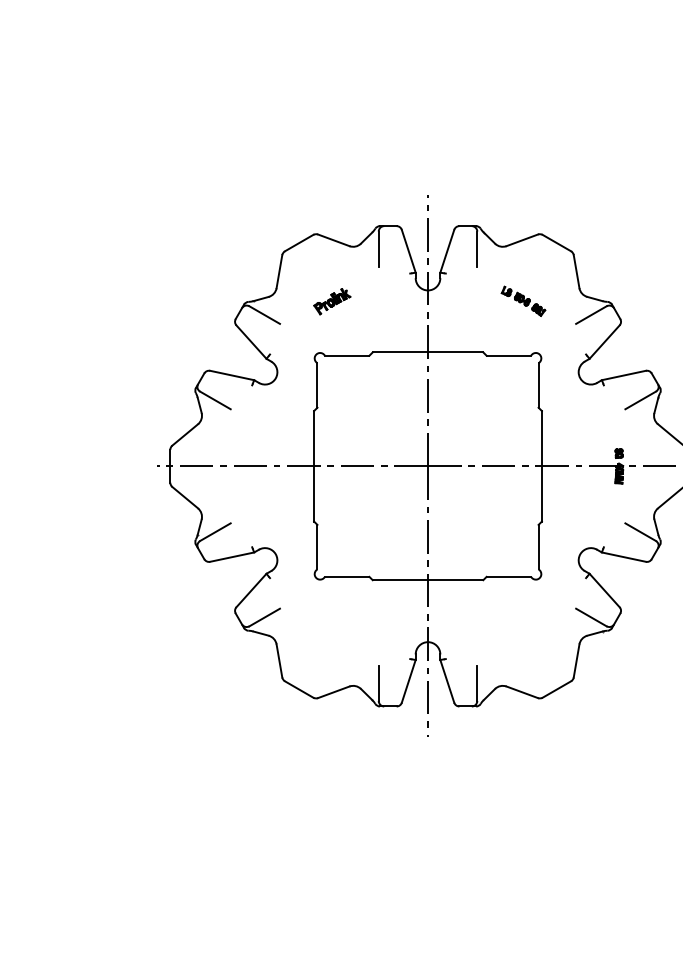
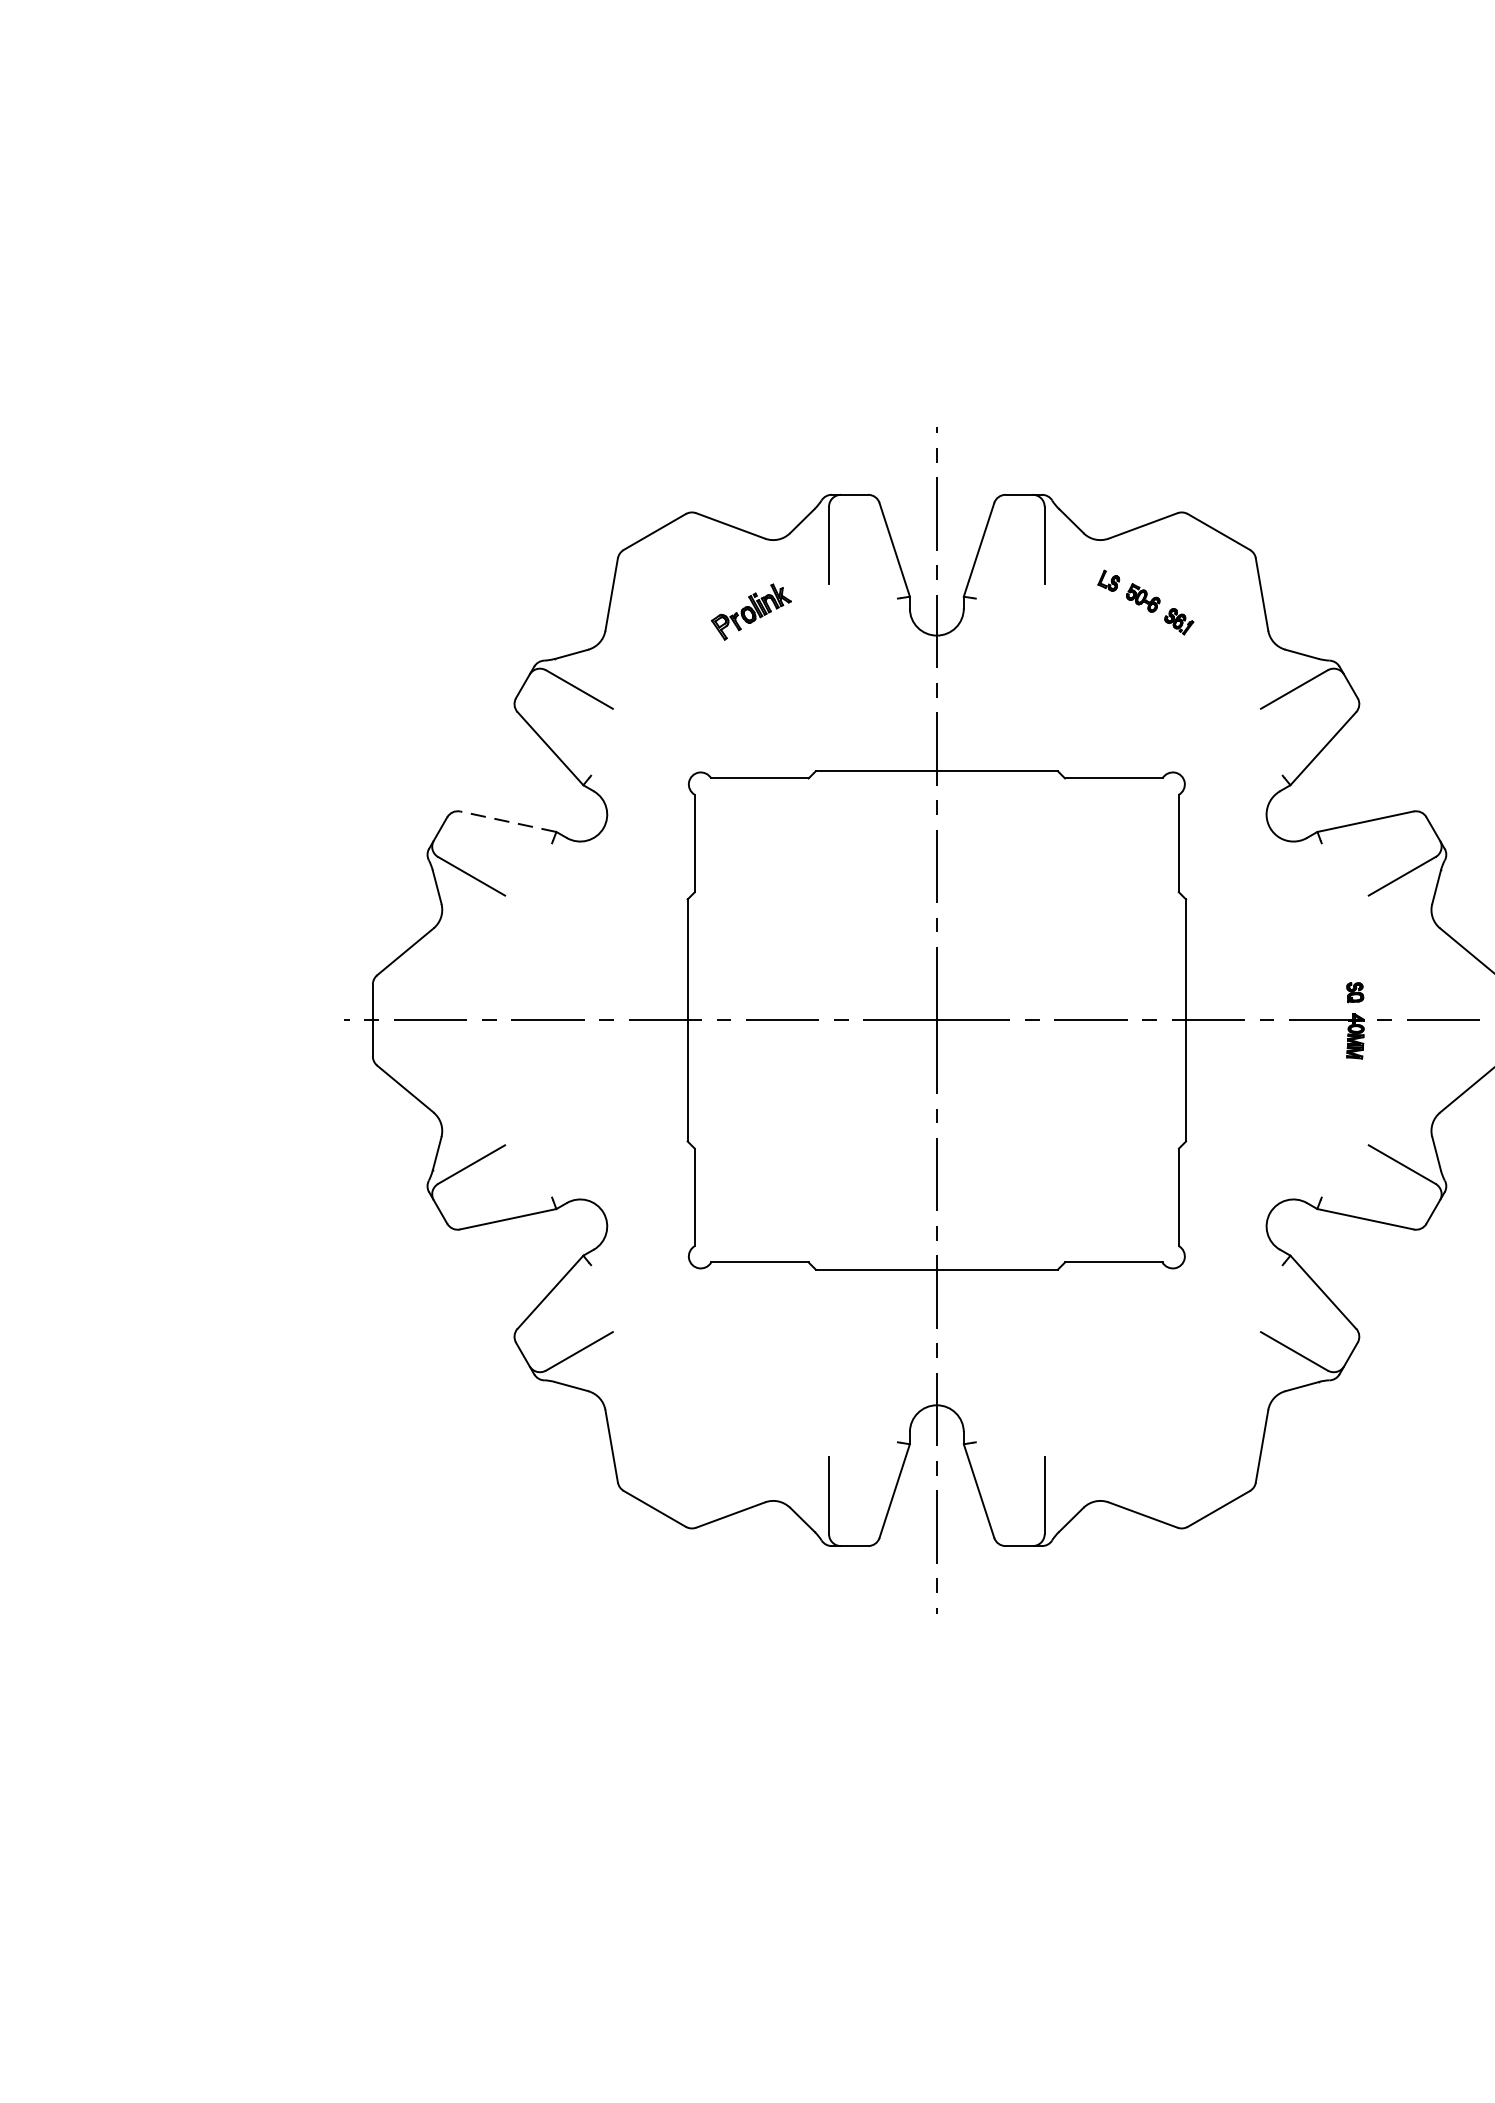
part: (523, 300) -> (1145, 600), moved
part: (332, 301) -> (751, 611), moved
line: (231, 375) -> (506, 821), solid -> dashed

